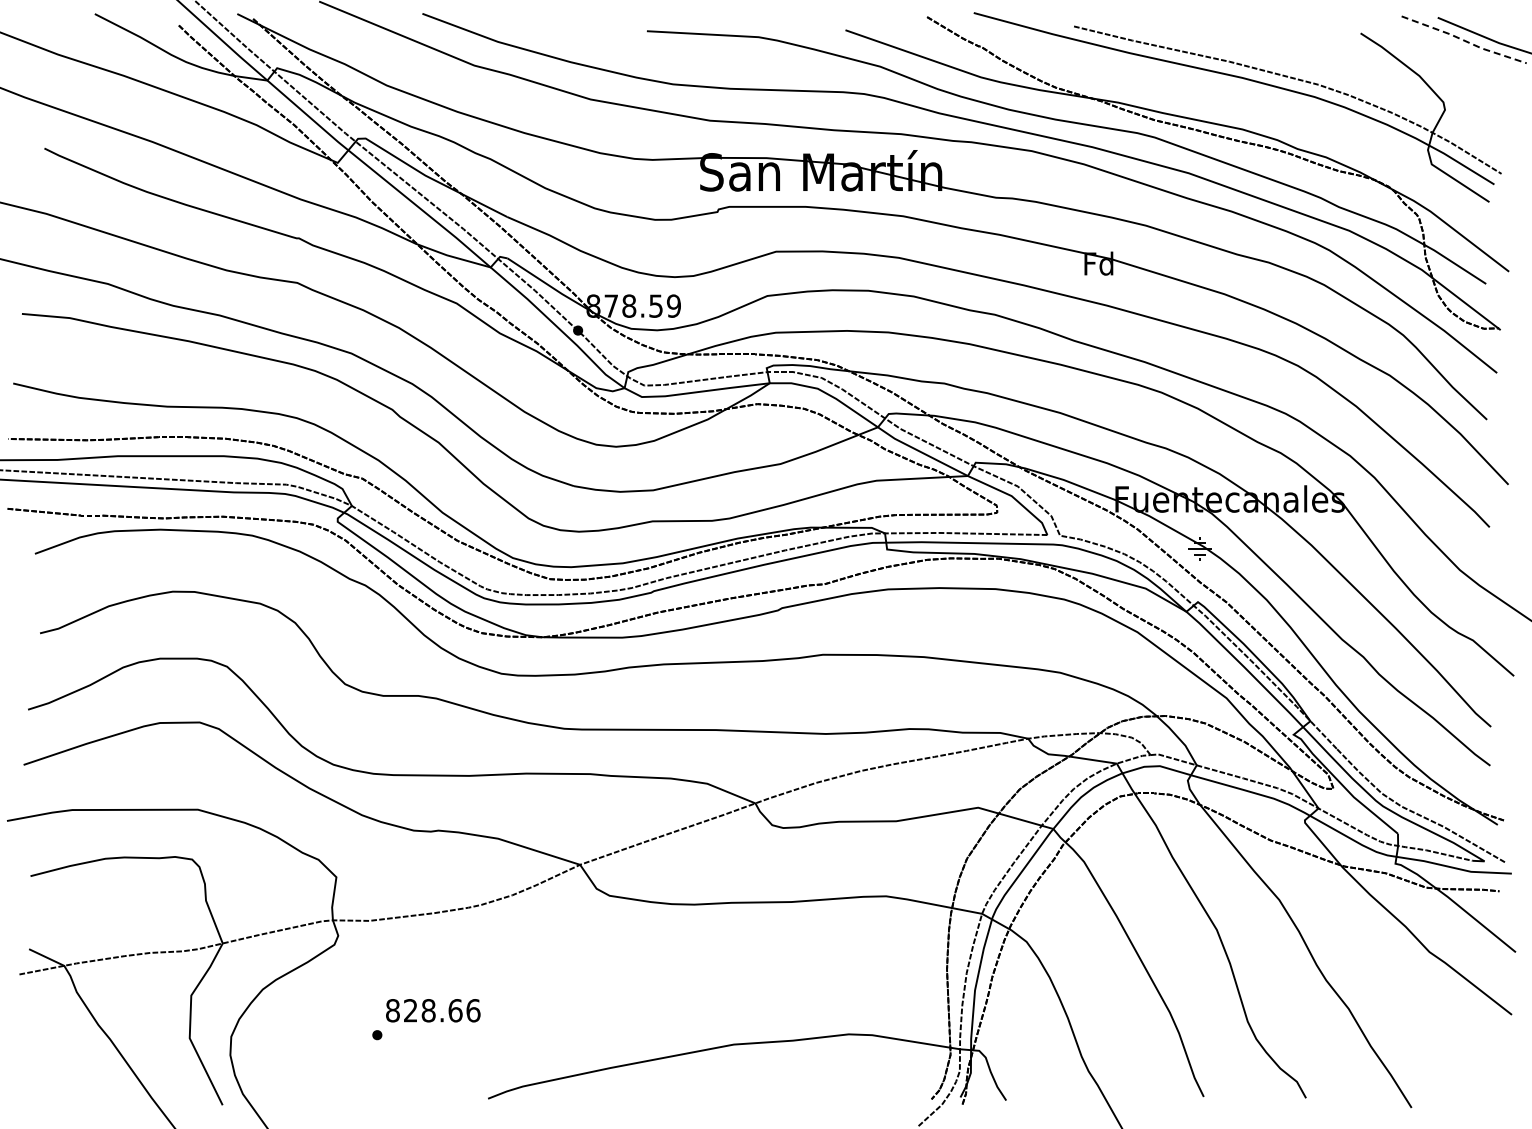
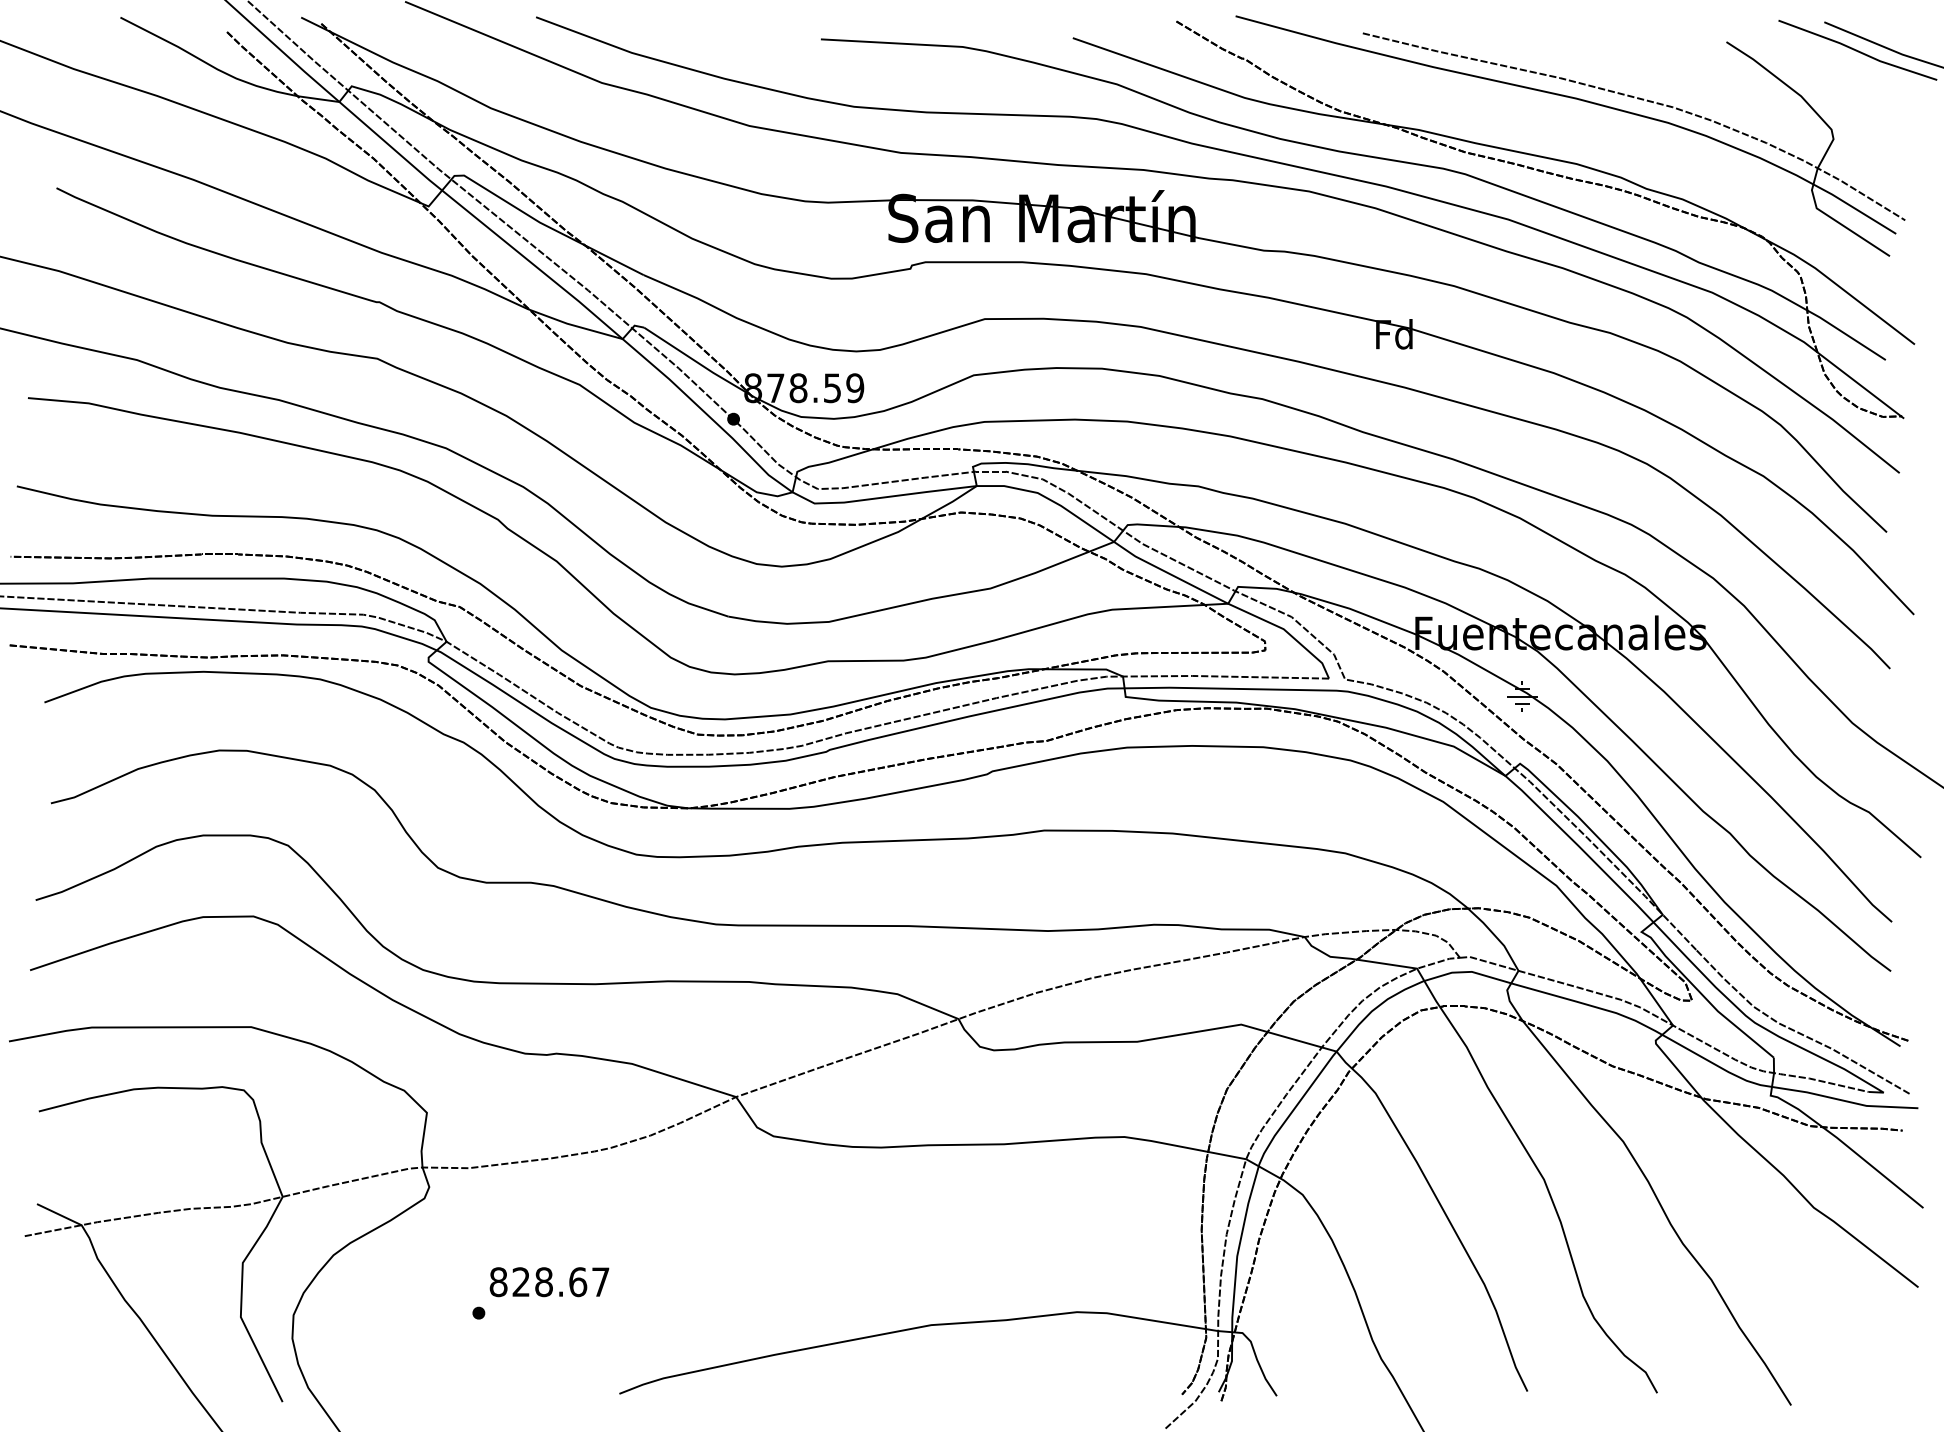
line: (1464, 40) -> (1858, 51), dashed -> solid
text: (473, 1010) -> (600, 1281), 828.66 -> 828.67

